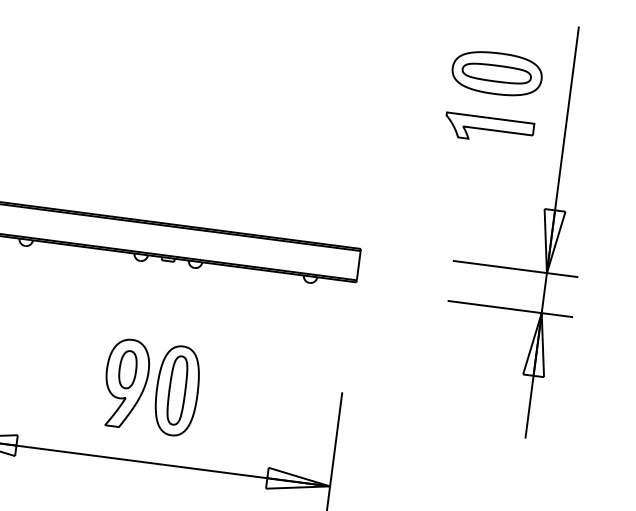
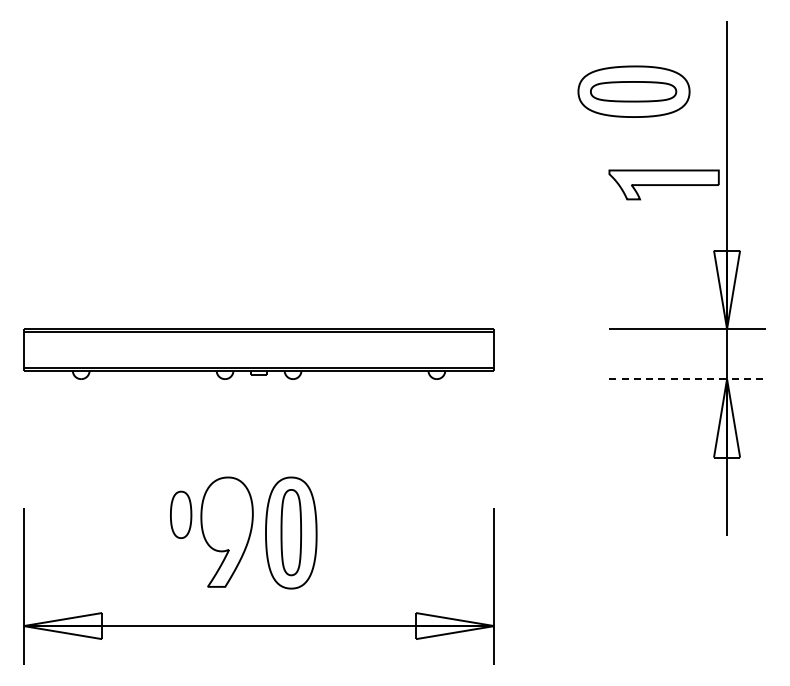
part: (488, 129) -> (663, 184), moved
line: (510, 309) -> (688, 379), solid -> dashed
part: (128, 369) -> (181, 514), moved

